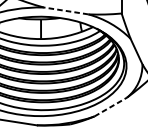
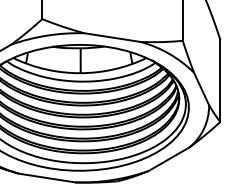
line: (66, 10) -> (112, 37), dashed -> solid
line: (110, 107) -> (168, 159), dashed -> solid

